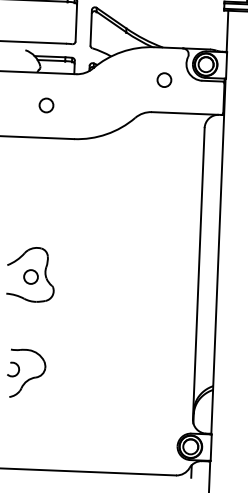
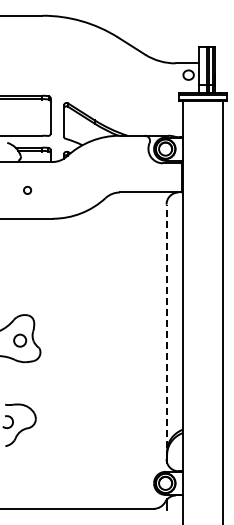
circle: (164, 79) -> (129, 163), removed
circle: (46, 105) -> (27, 190), size x0.6
line: (198, 273) -> (166, 331), solid -> dashed

